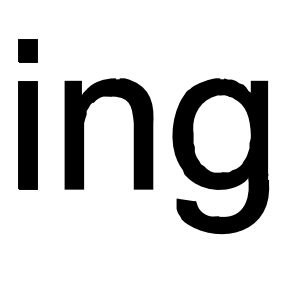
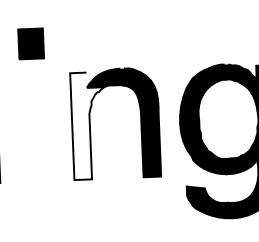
part: (27, 50) -> (30, 43), size x1.4
fill: (82, 134) -> (89, 125), removed
part: (27, 135) -> (34, 128), removed

